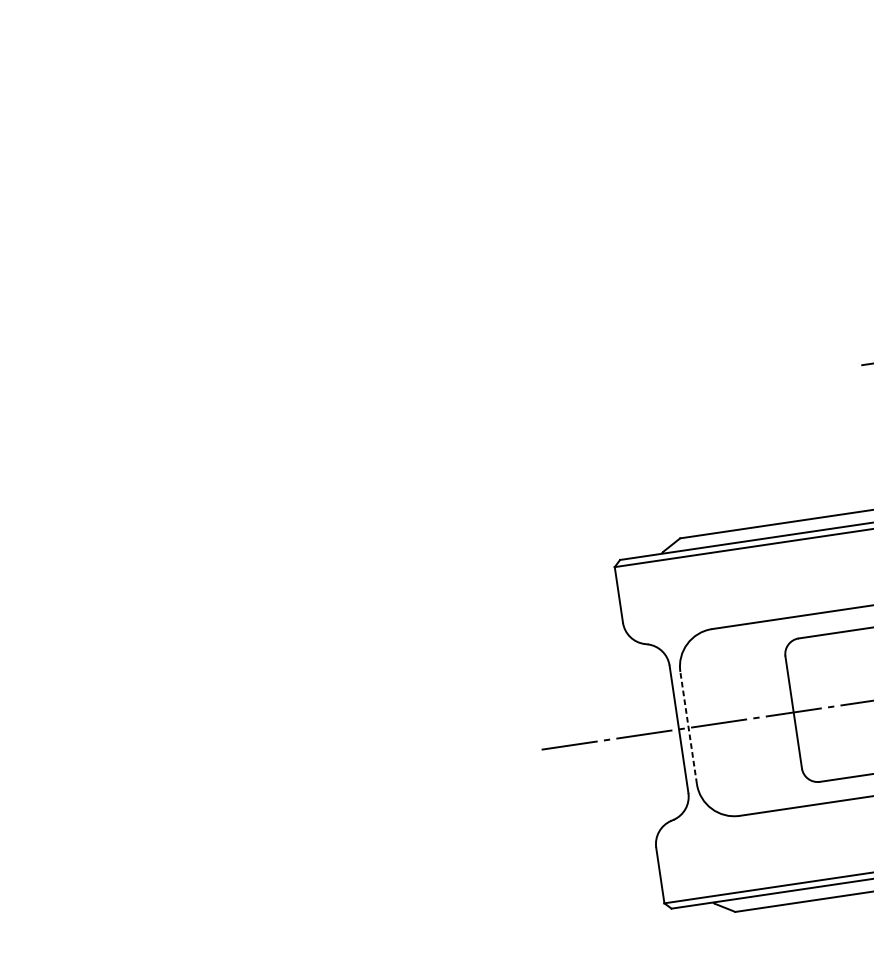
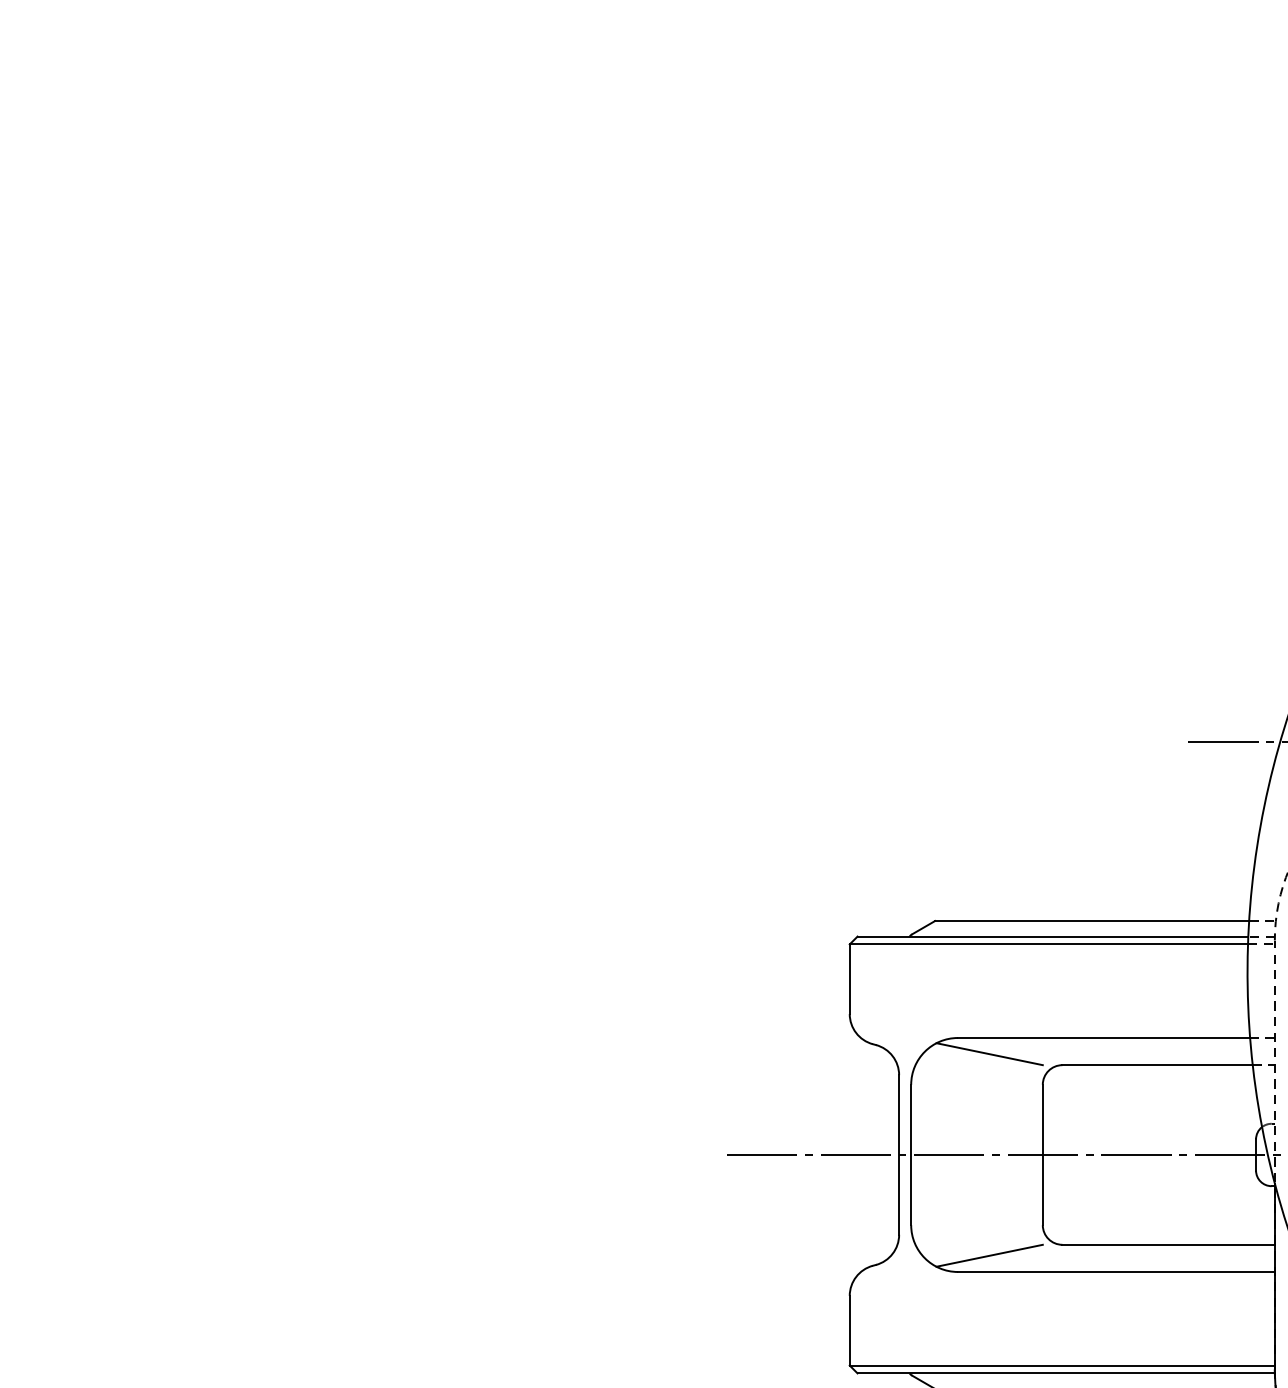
line: (739, 638) -> (989, 1054), added
line: (688, 727) -> (911, 1154), dashed -> solid
line: (763, 798) -> (989, 1255), added

